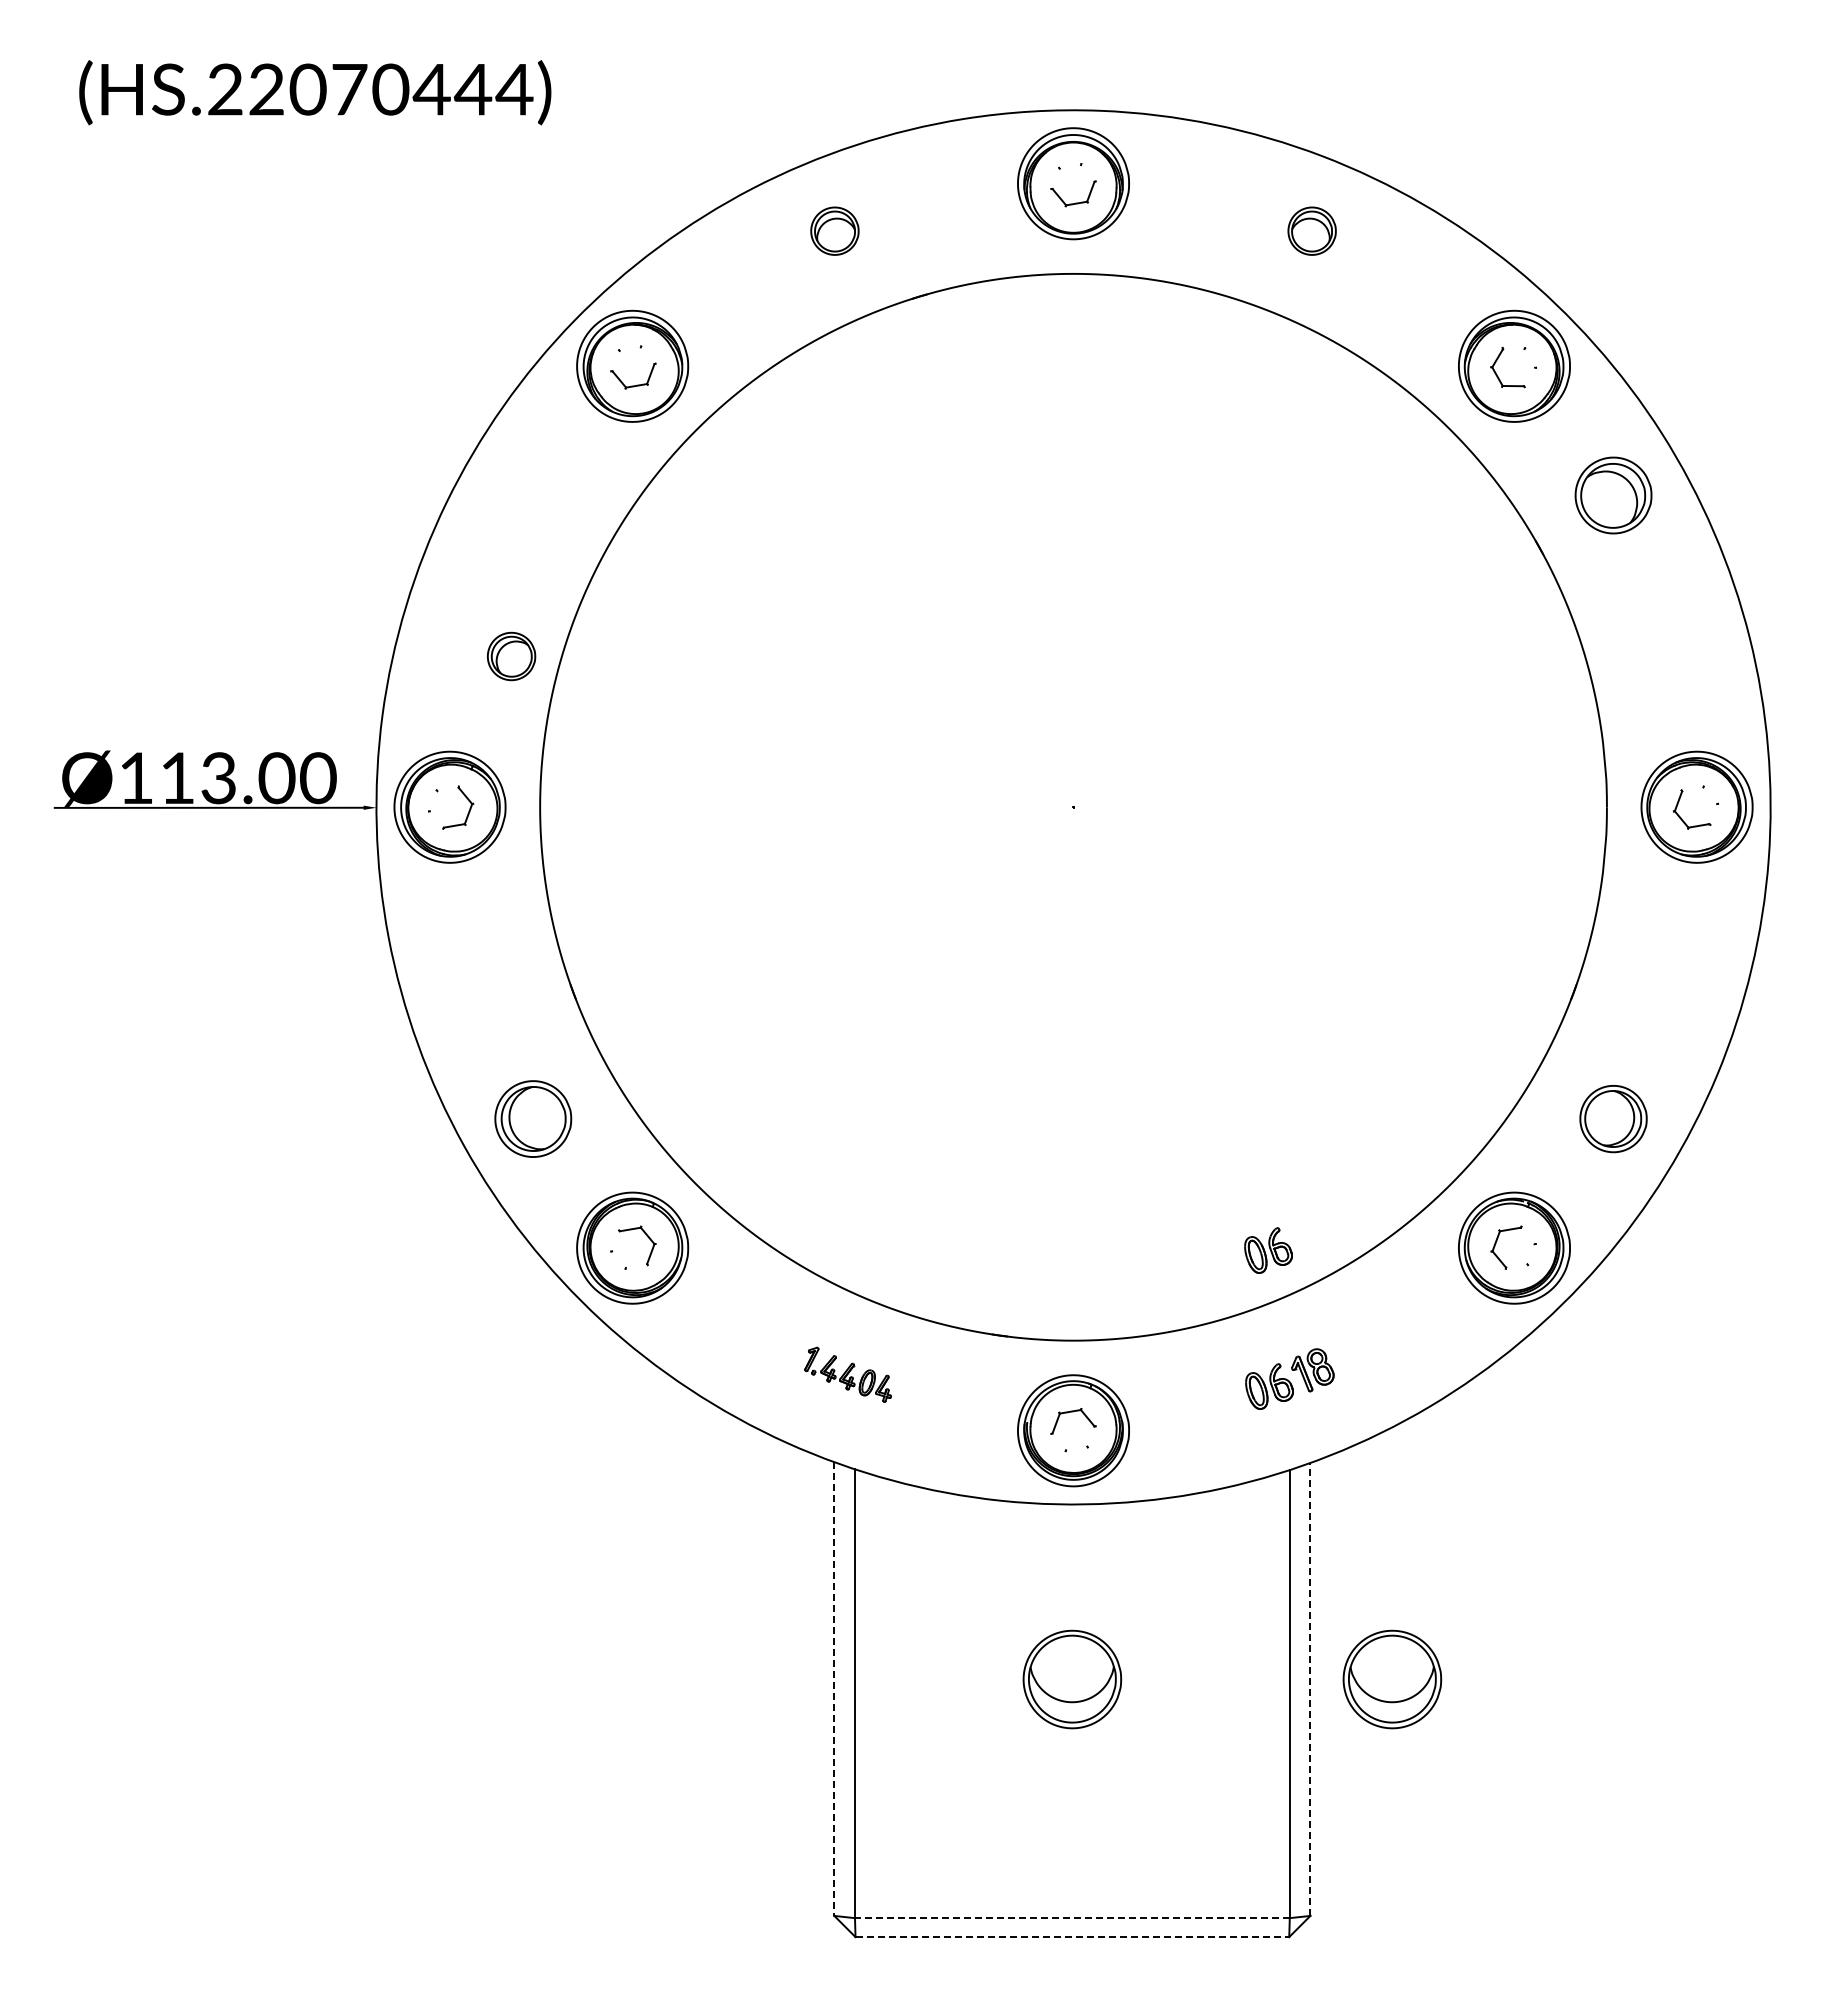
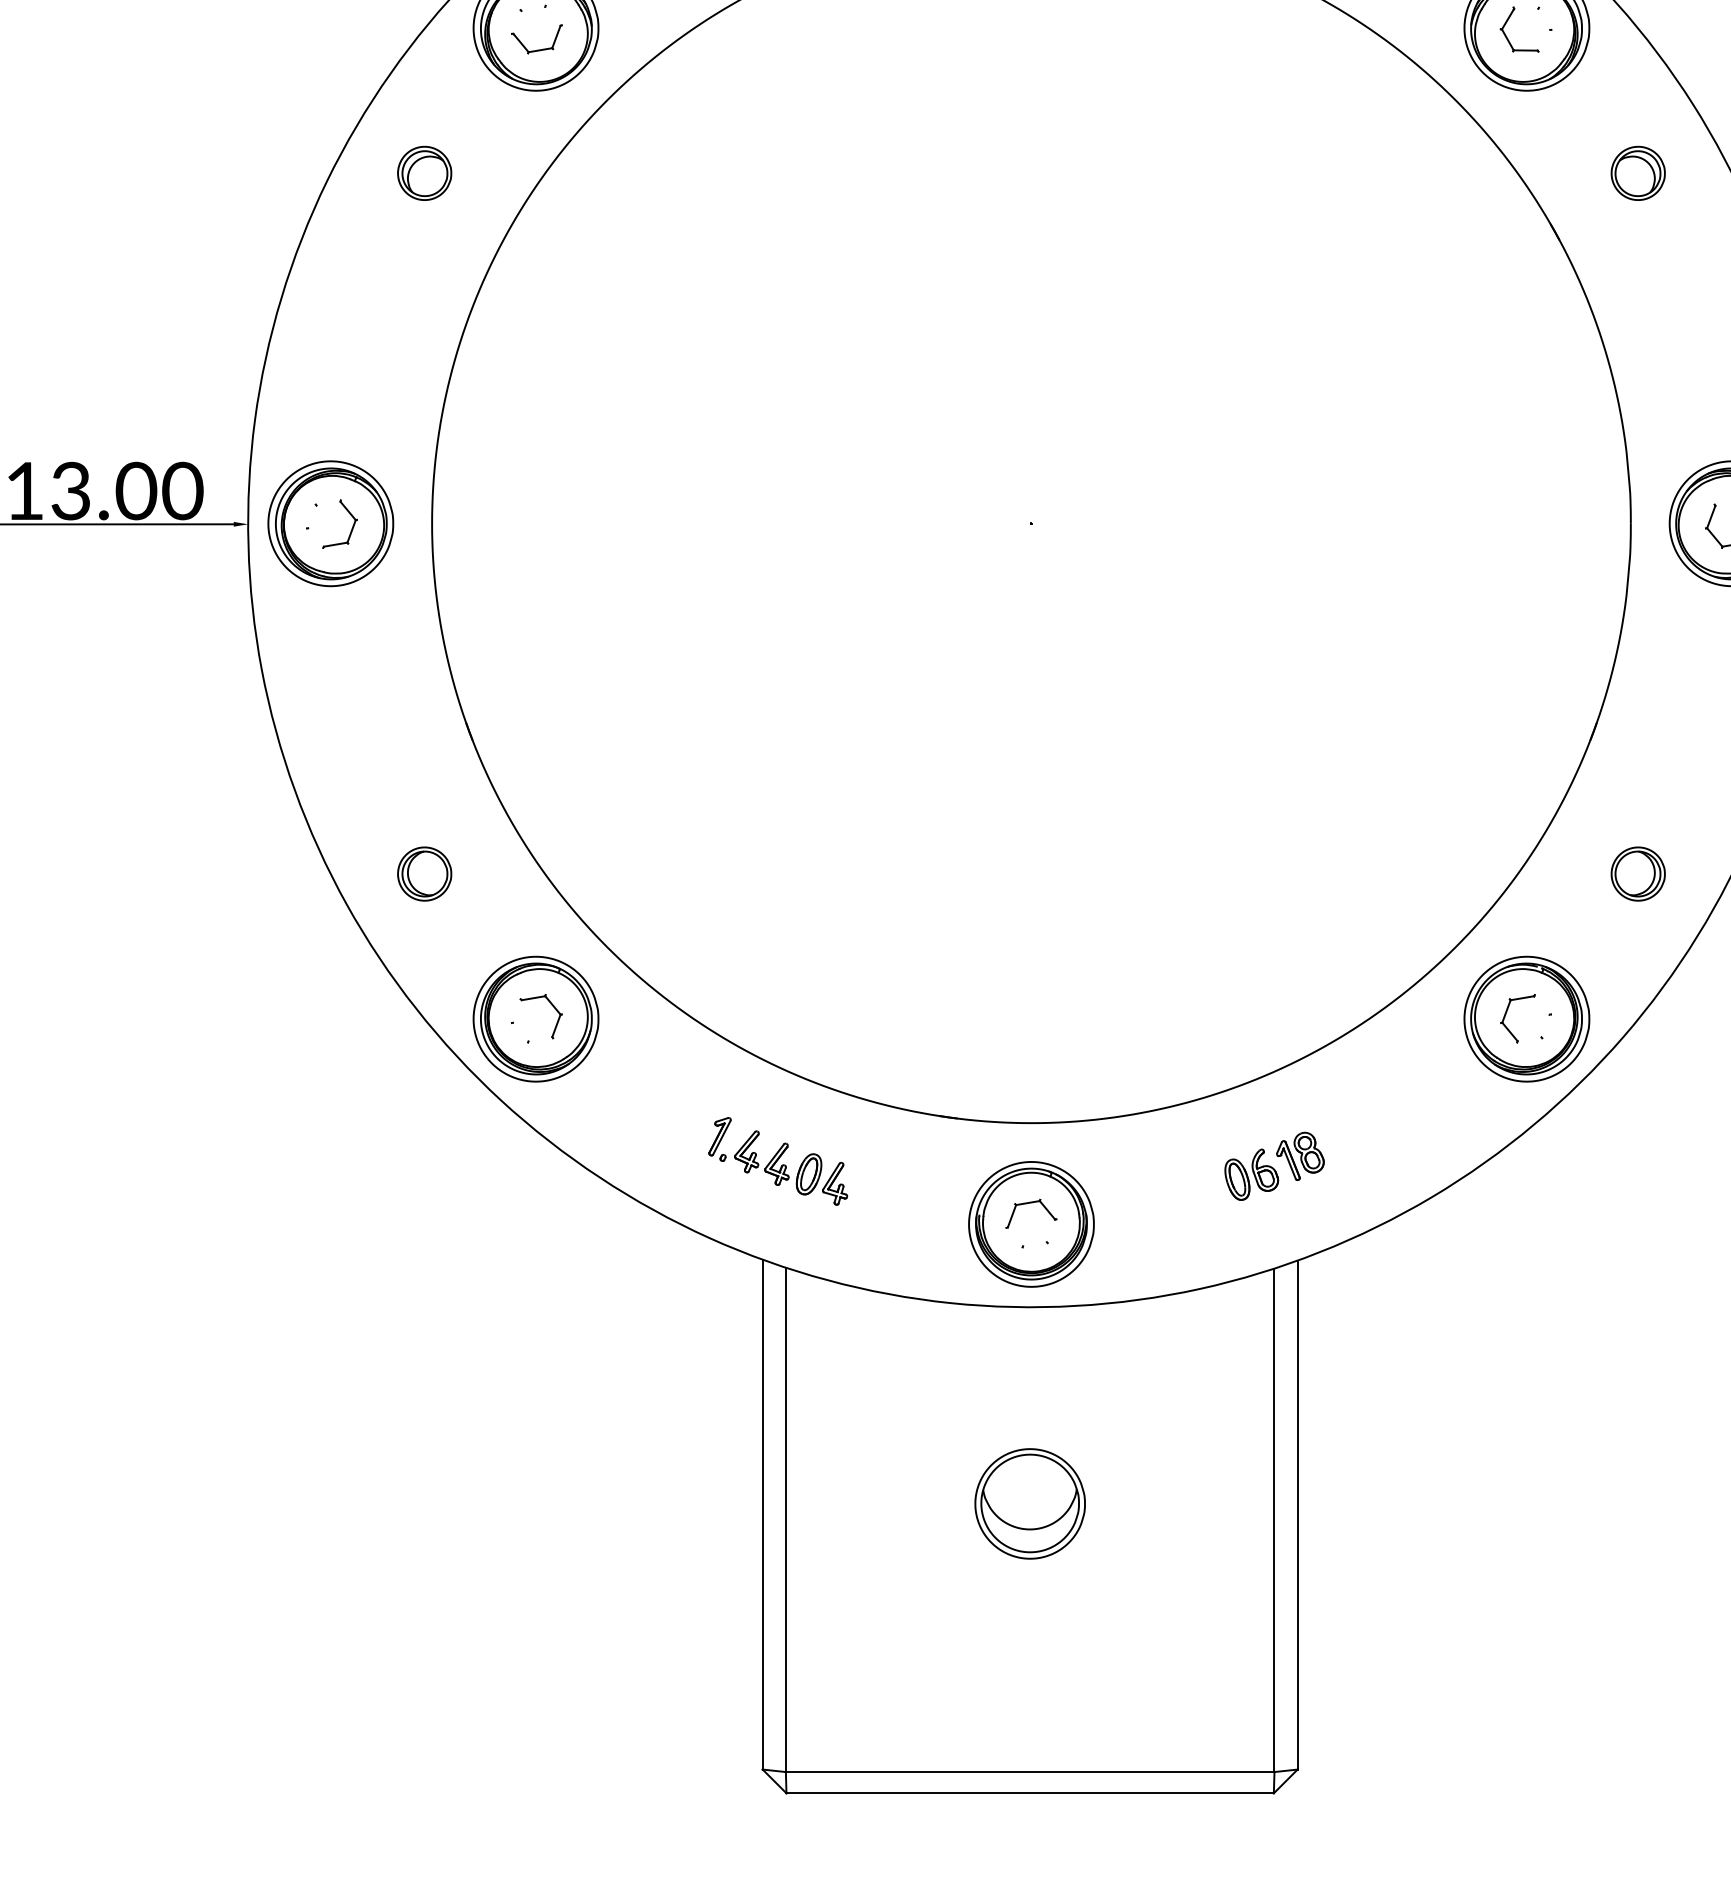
part: (1613, 495) -> (1638, 173), size x0.62
part: (511, 656) -> (424, 173), moved
part: (533, 1118) -> (424, 873), size x0.62
part: (1613, 1118) -> (1638, 873), size x0.71
part: (1268, 1250) -> (1250, 1021), removed
part: (847, 1374) -> (777, 1161), size x1.43
part: (1392, 1679) -> (1389, 1503), removed
line: (1310, 1688) -> (1297, 1513), dashed -> solid
line: (834, 1689) -> (762, 1515), dashed -> solid
line: (1071, 1918) -> (1029, 1772), dashed -> solid
line: (1072, 1937) -> (1030, 1793), dashed -> solid

